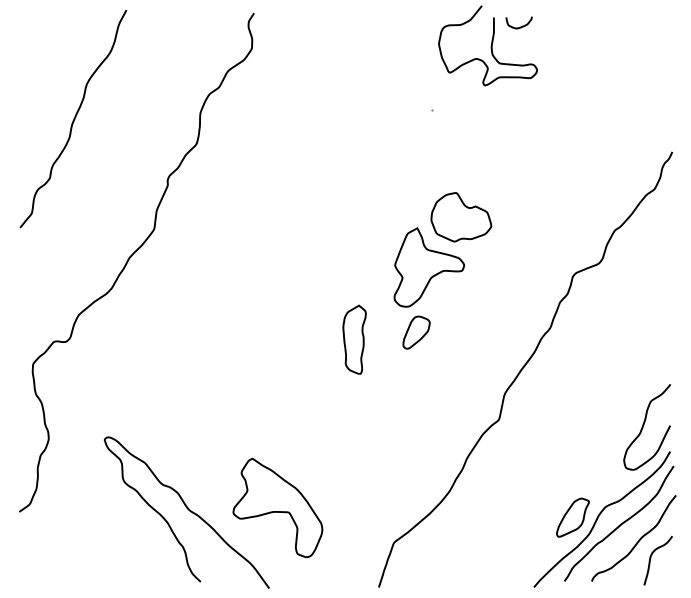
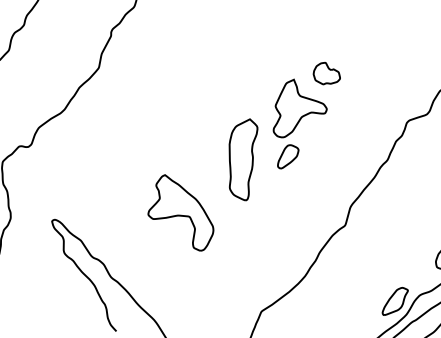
part: (461, 217) -> (327, 73), size x0.6
part: (354, 339) -> (241, 159), size x1.6
part: (277, 507) -> (181, 212), moved

